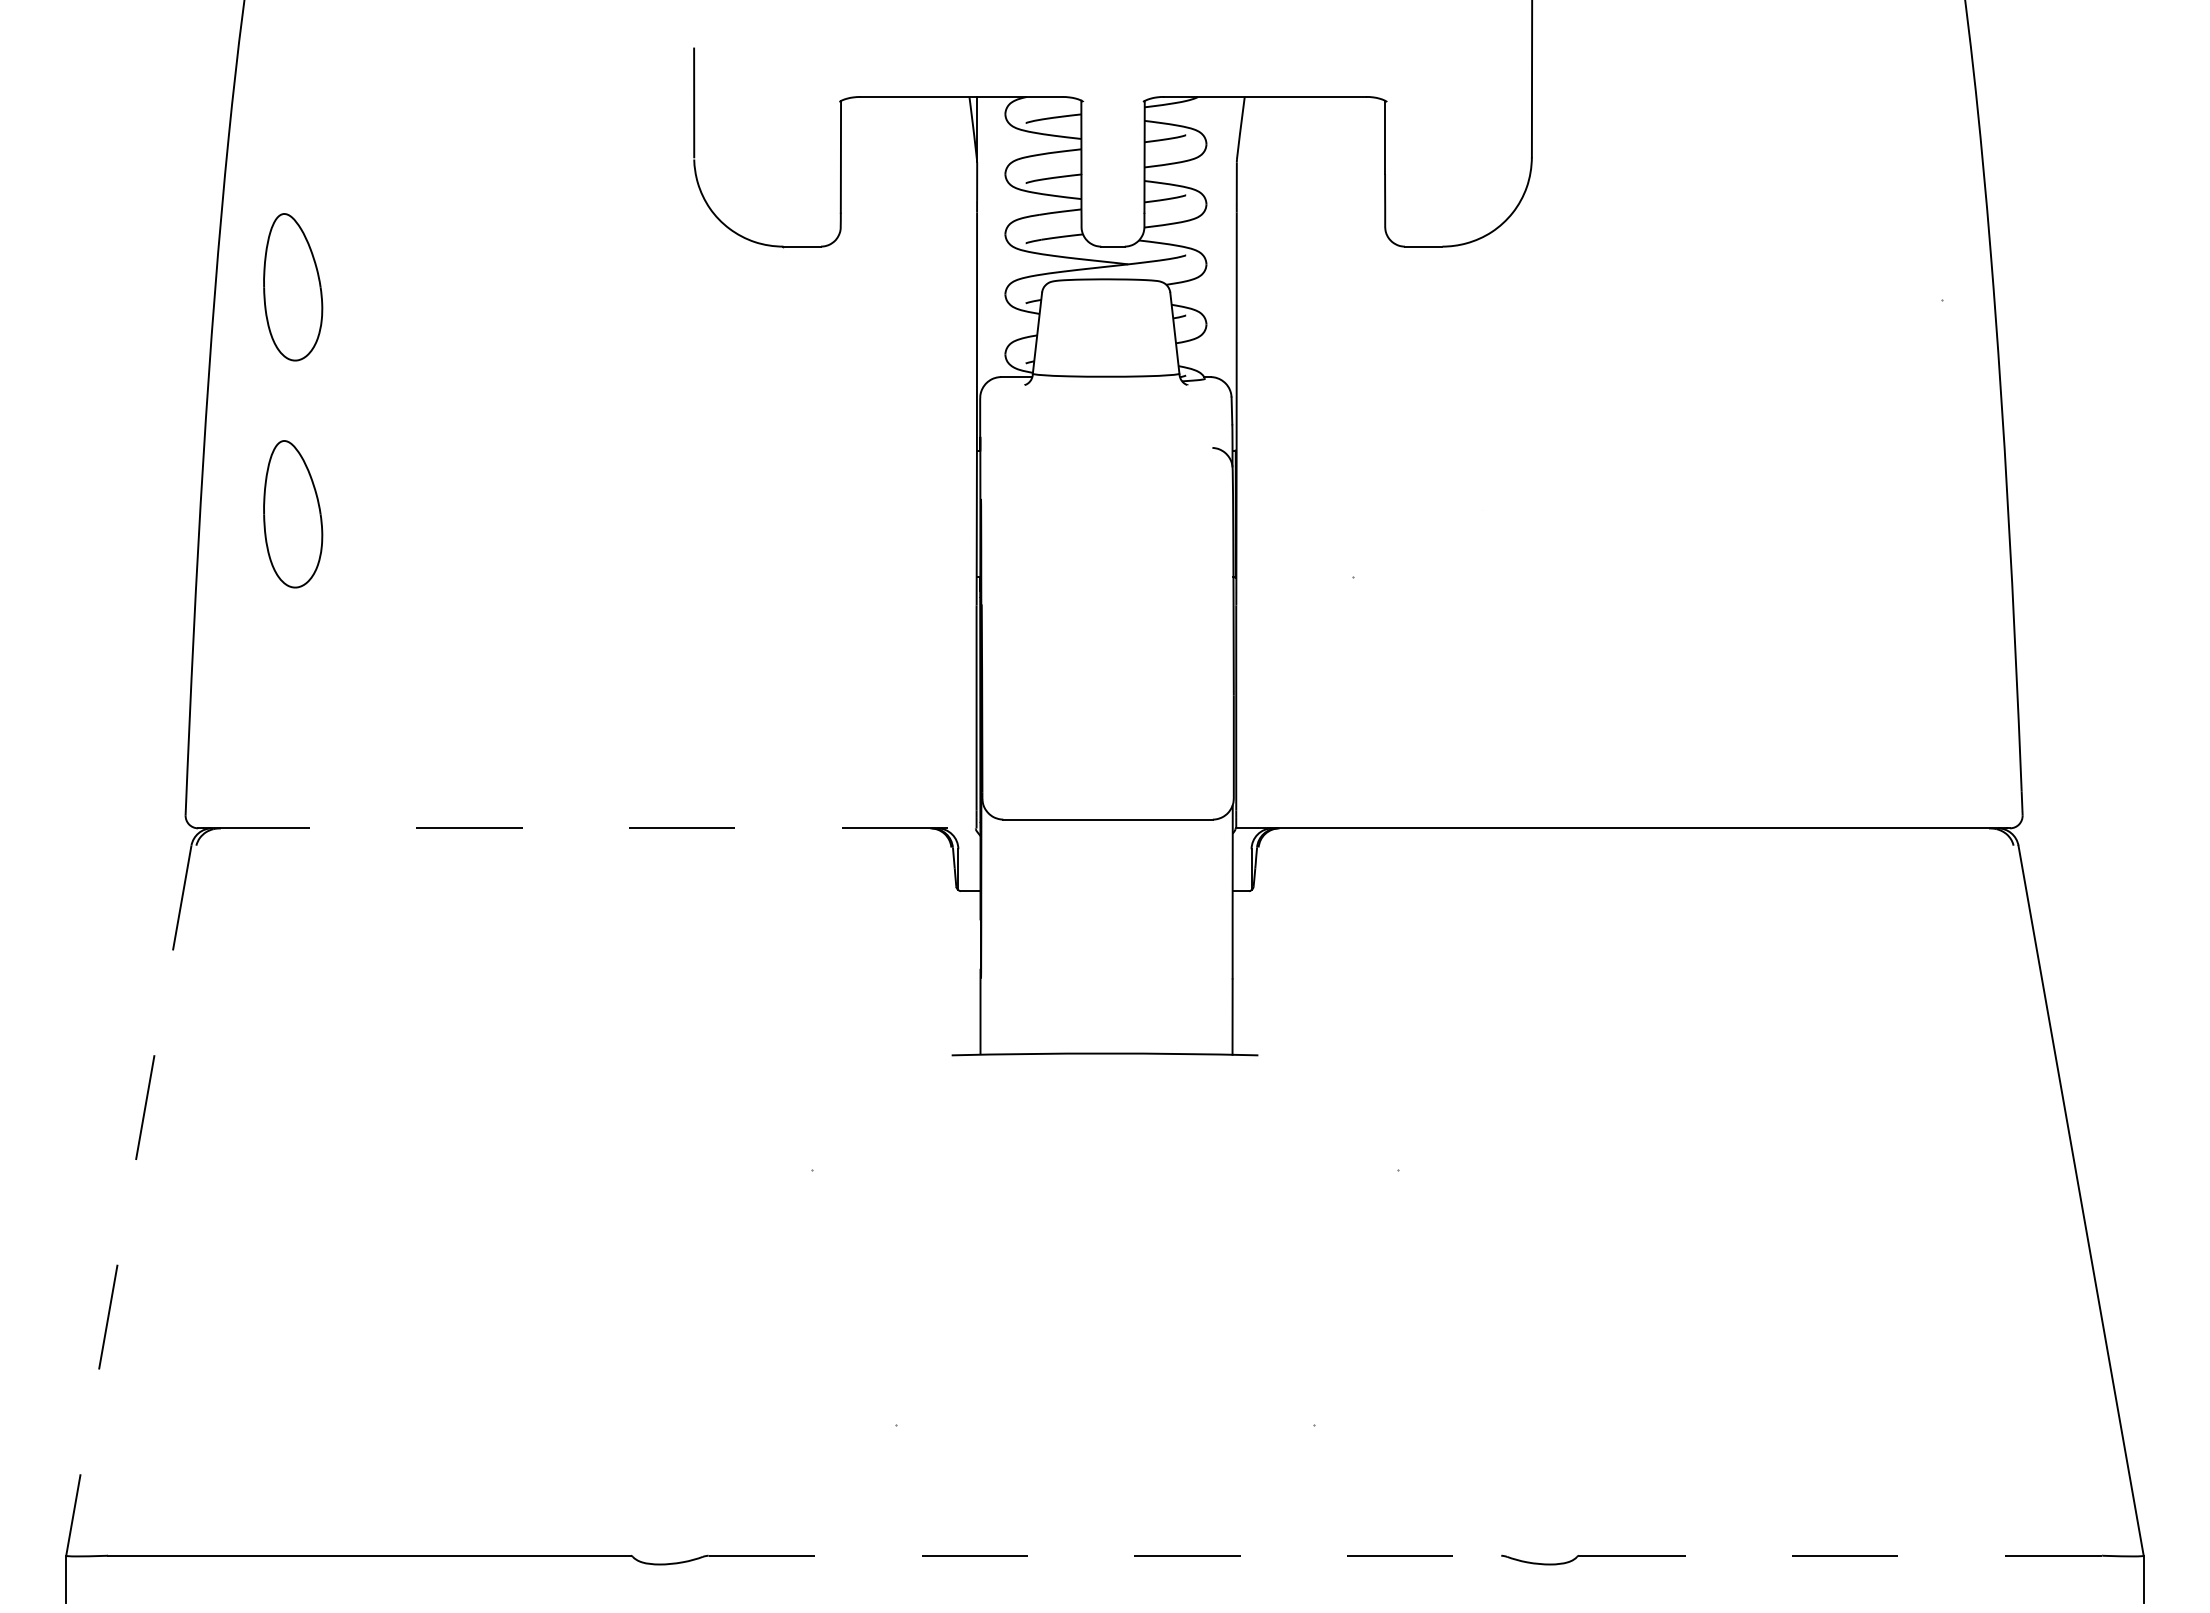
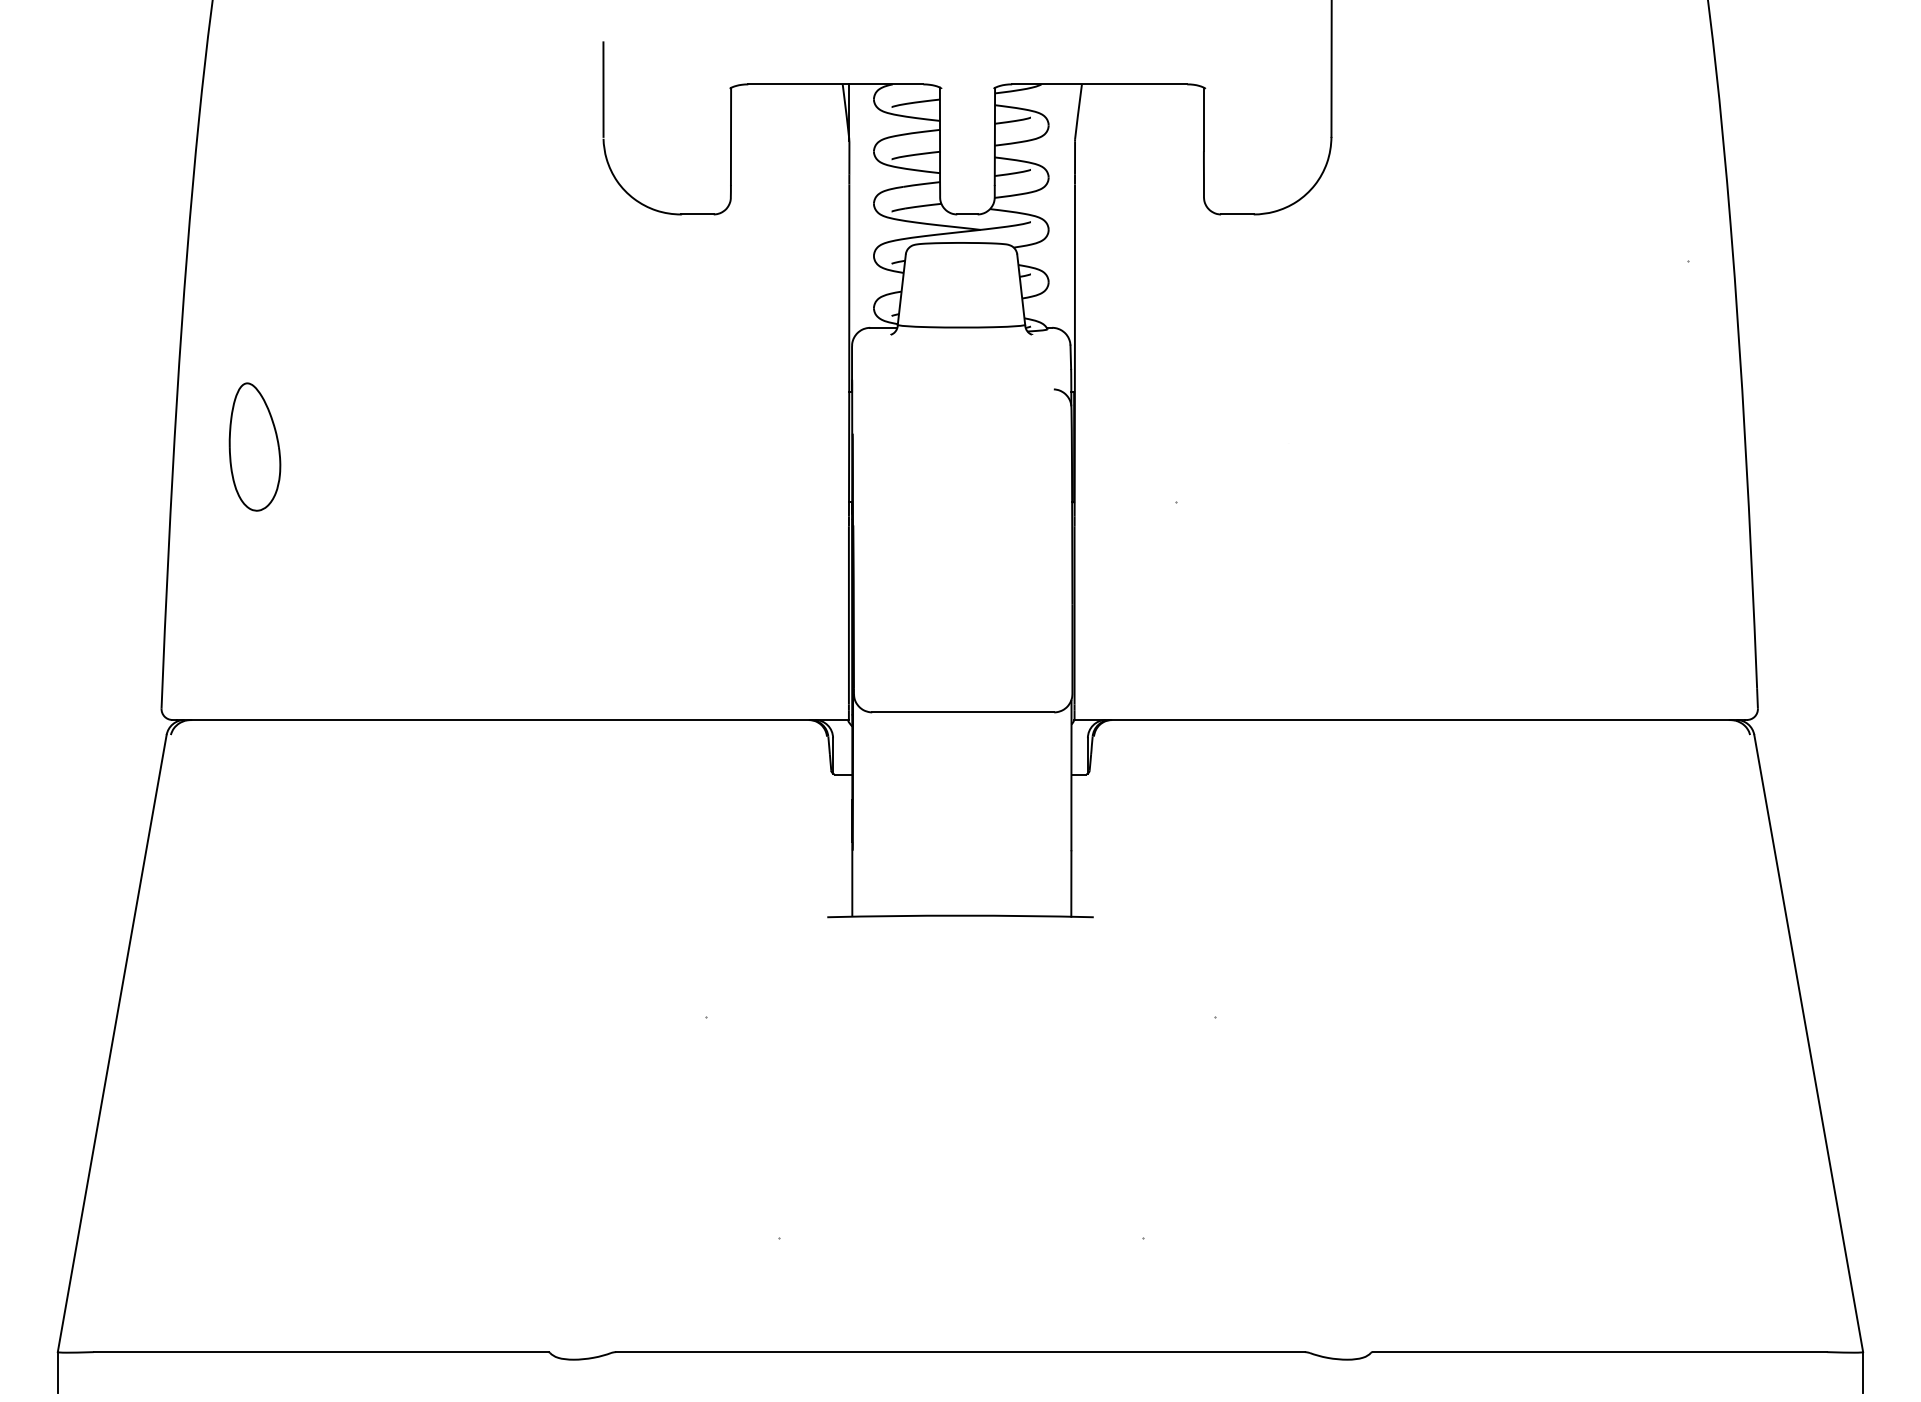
part: (293, 287) -> (255, 249), removed
line: (590, 828) -> (513, 720), dashed -> solid
line: (128, 1201) -> (111, 1044), dashed -> solid
line: (1105, 1555) -> (960, 1351), dashed -> solid
line: (1841, 1555) -> (1600, 1351), dashed -> solid

